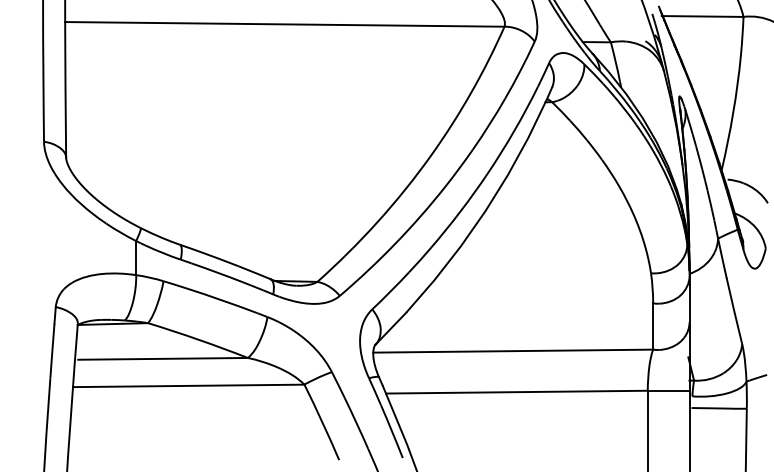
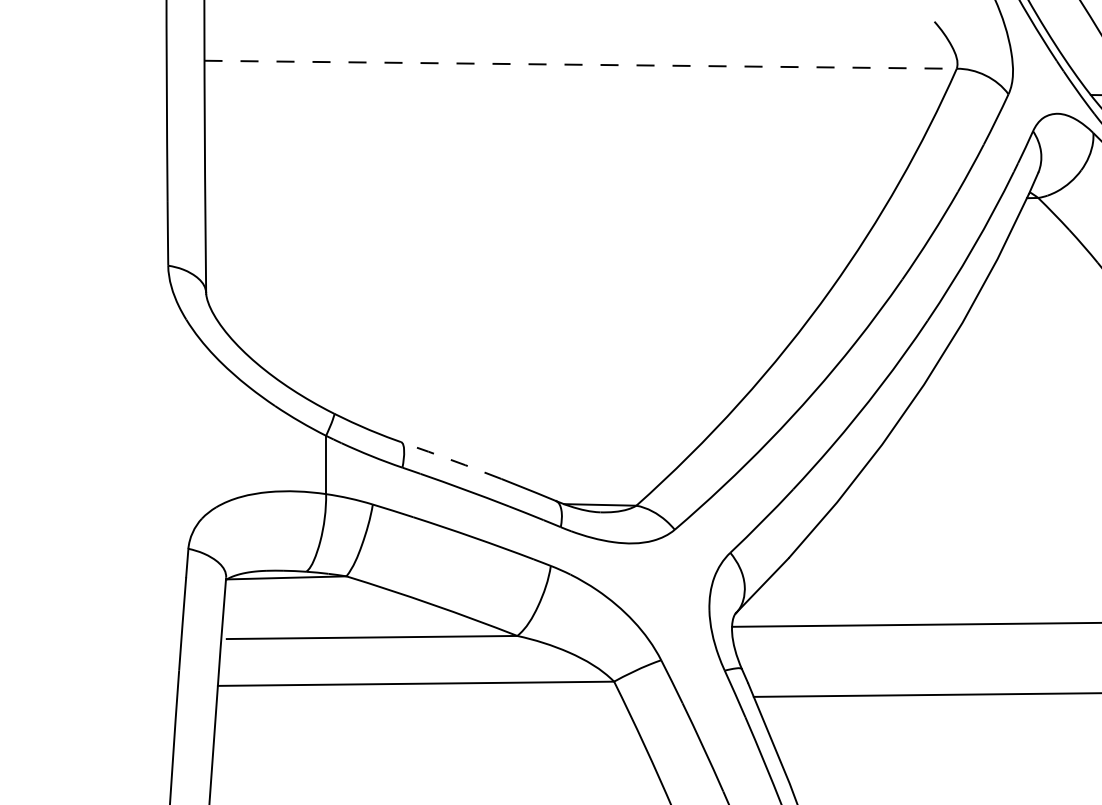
line: (284, 24) -> (580, 64), solid -> dashed
line: (209, 255) -> (451, 460), solid -> dashed

